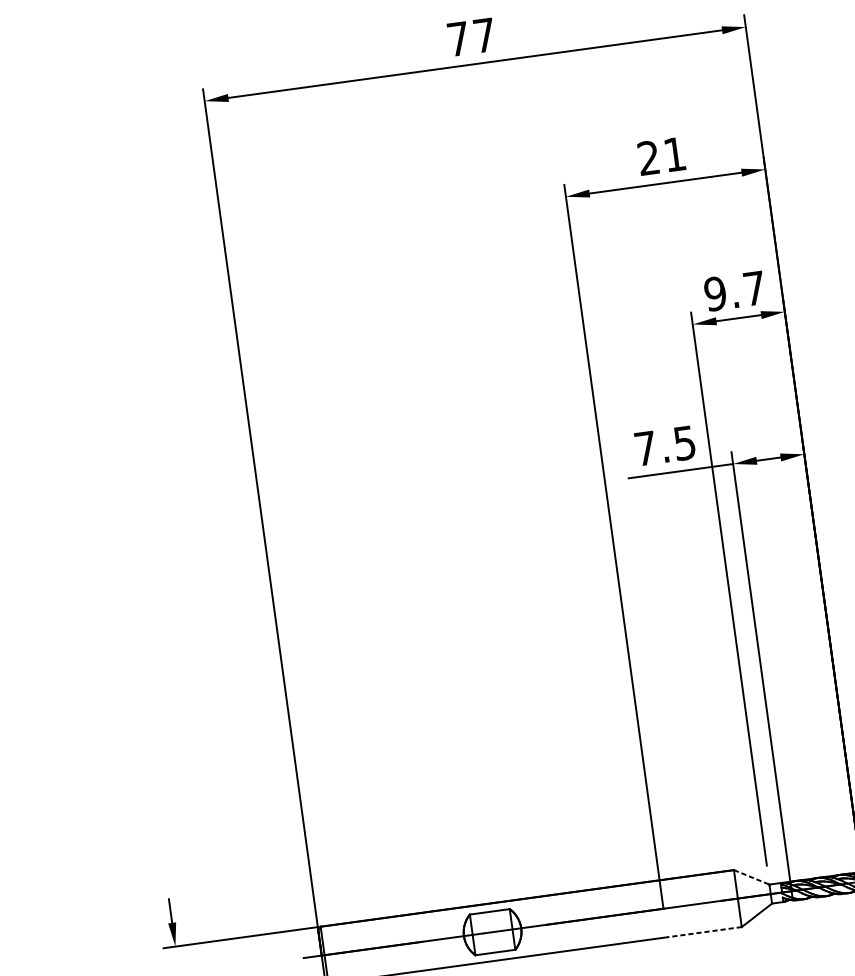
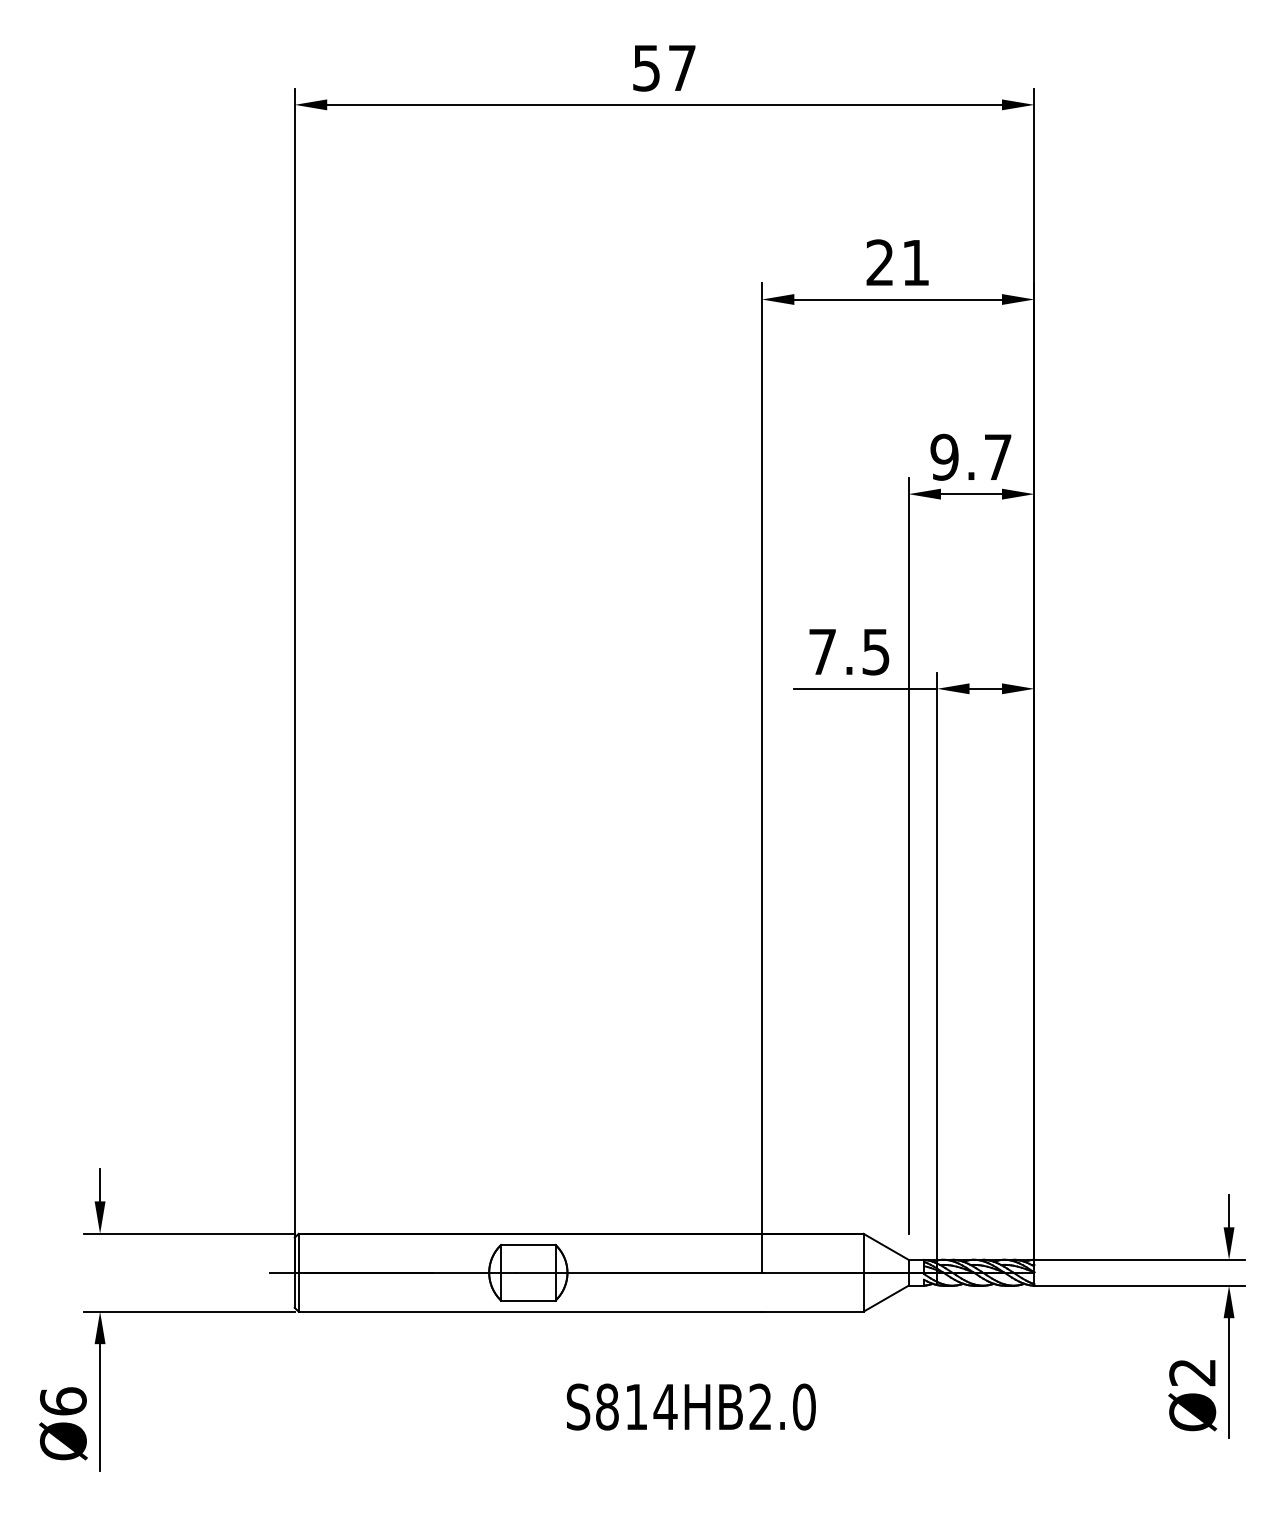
text: (458, 39) -> (646, 68), 77 -> 57
line: (751, 877) -> (886, 1246), dashed -> solid
line: (704, 932) -> (812, 1311), dashed -> solid

